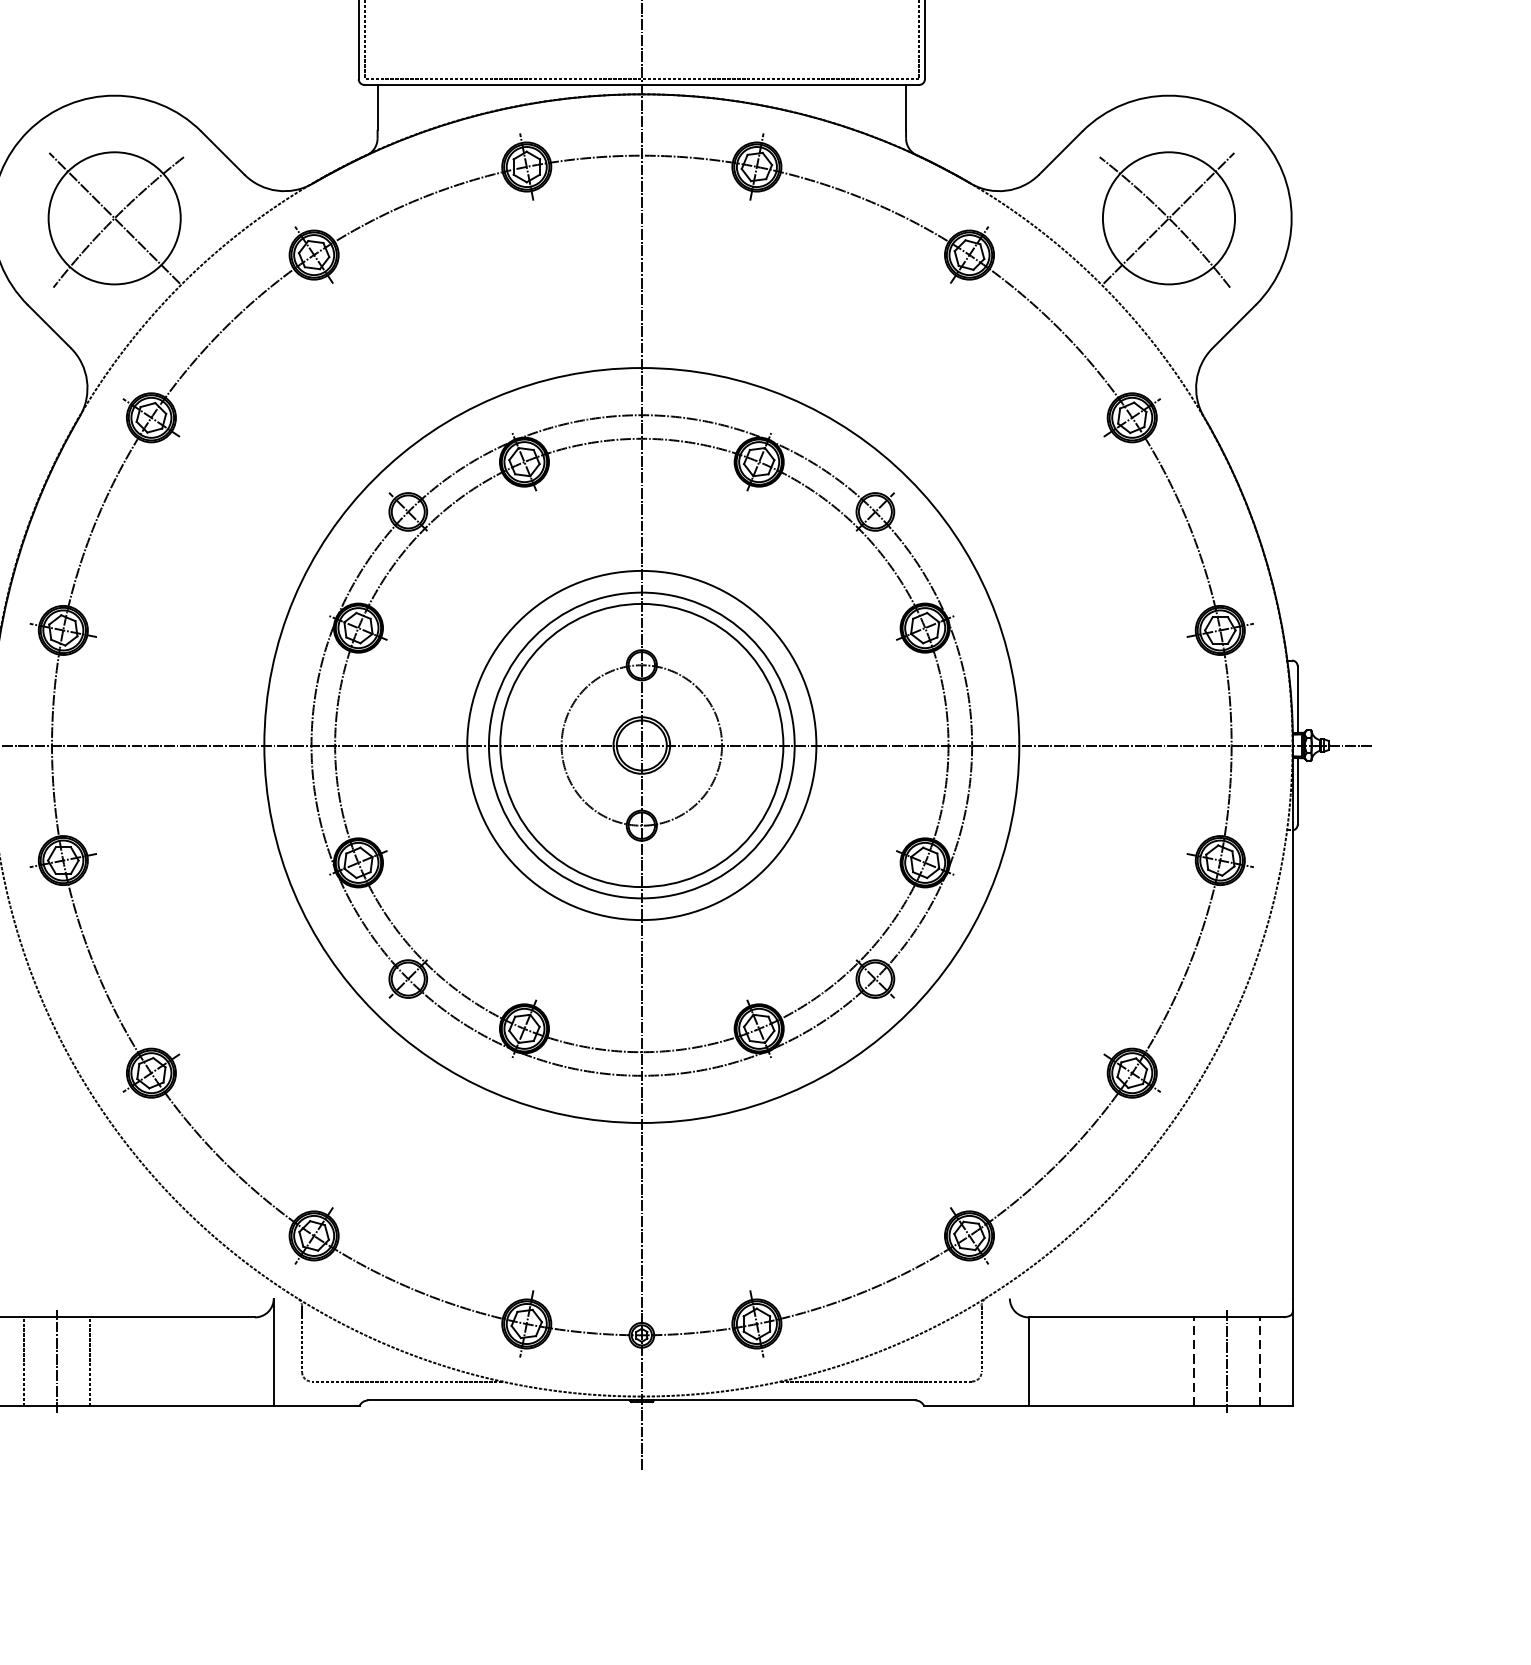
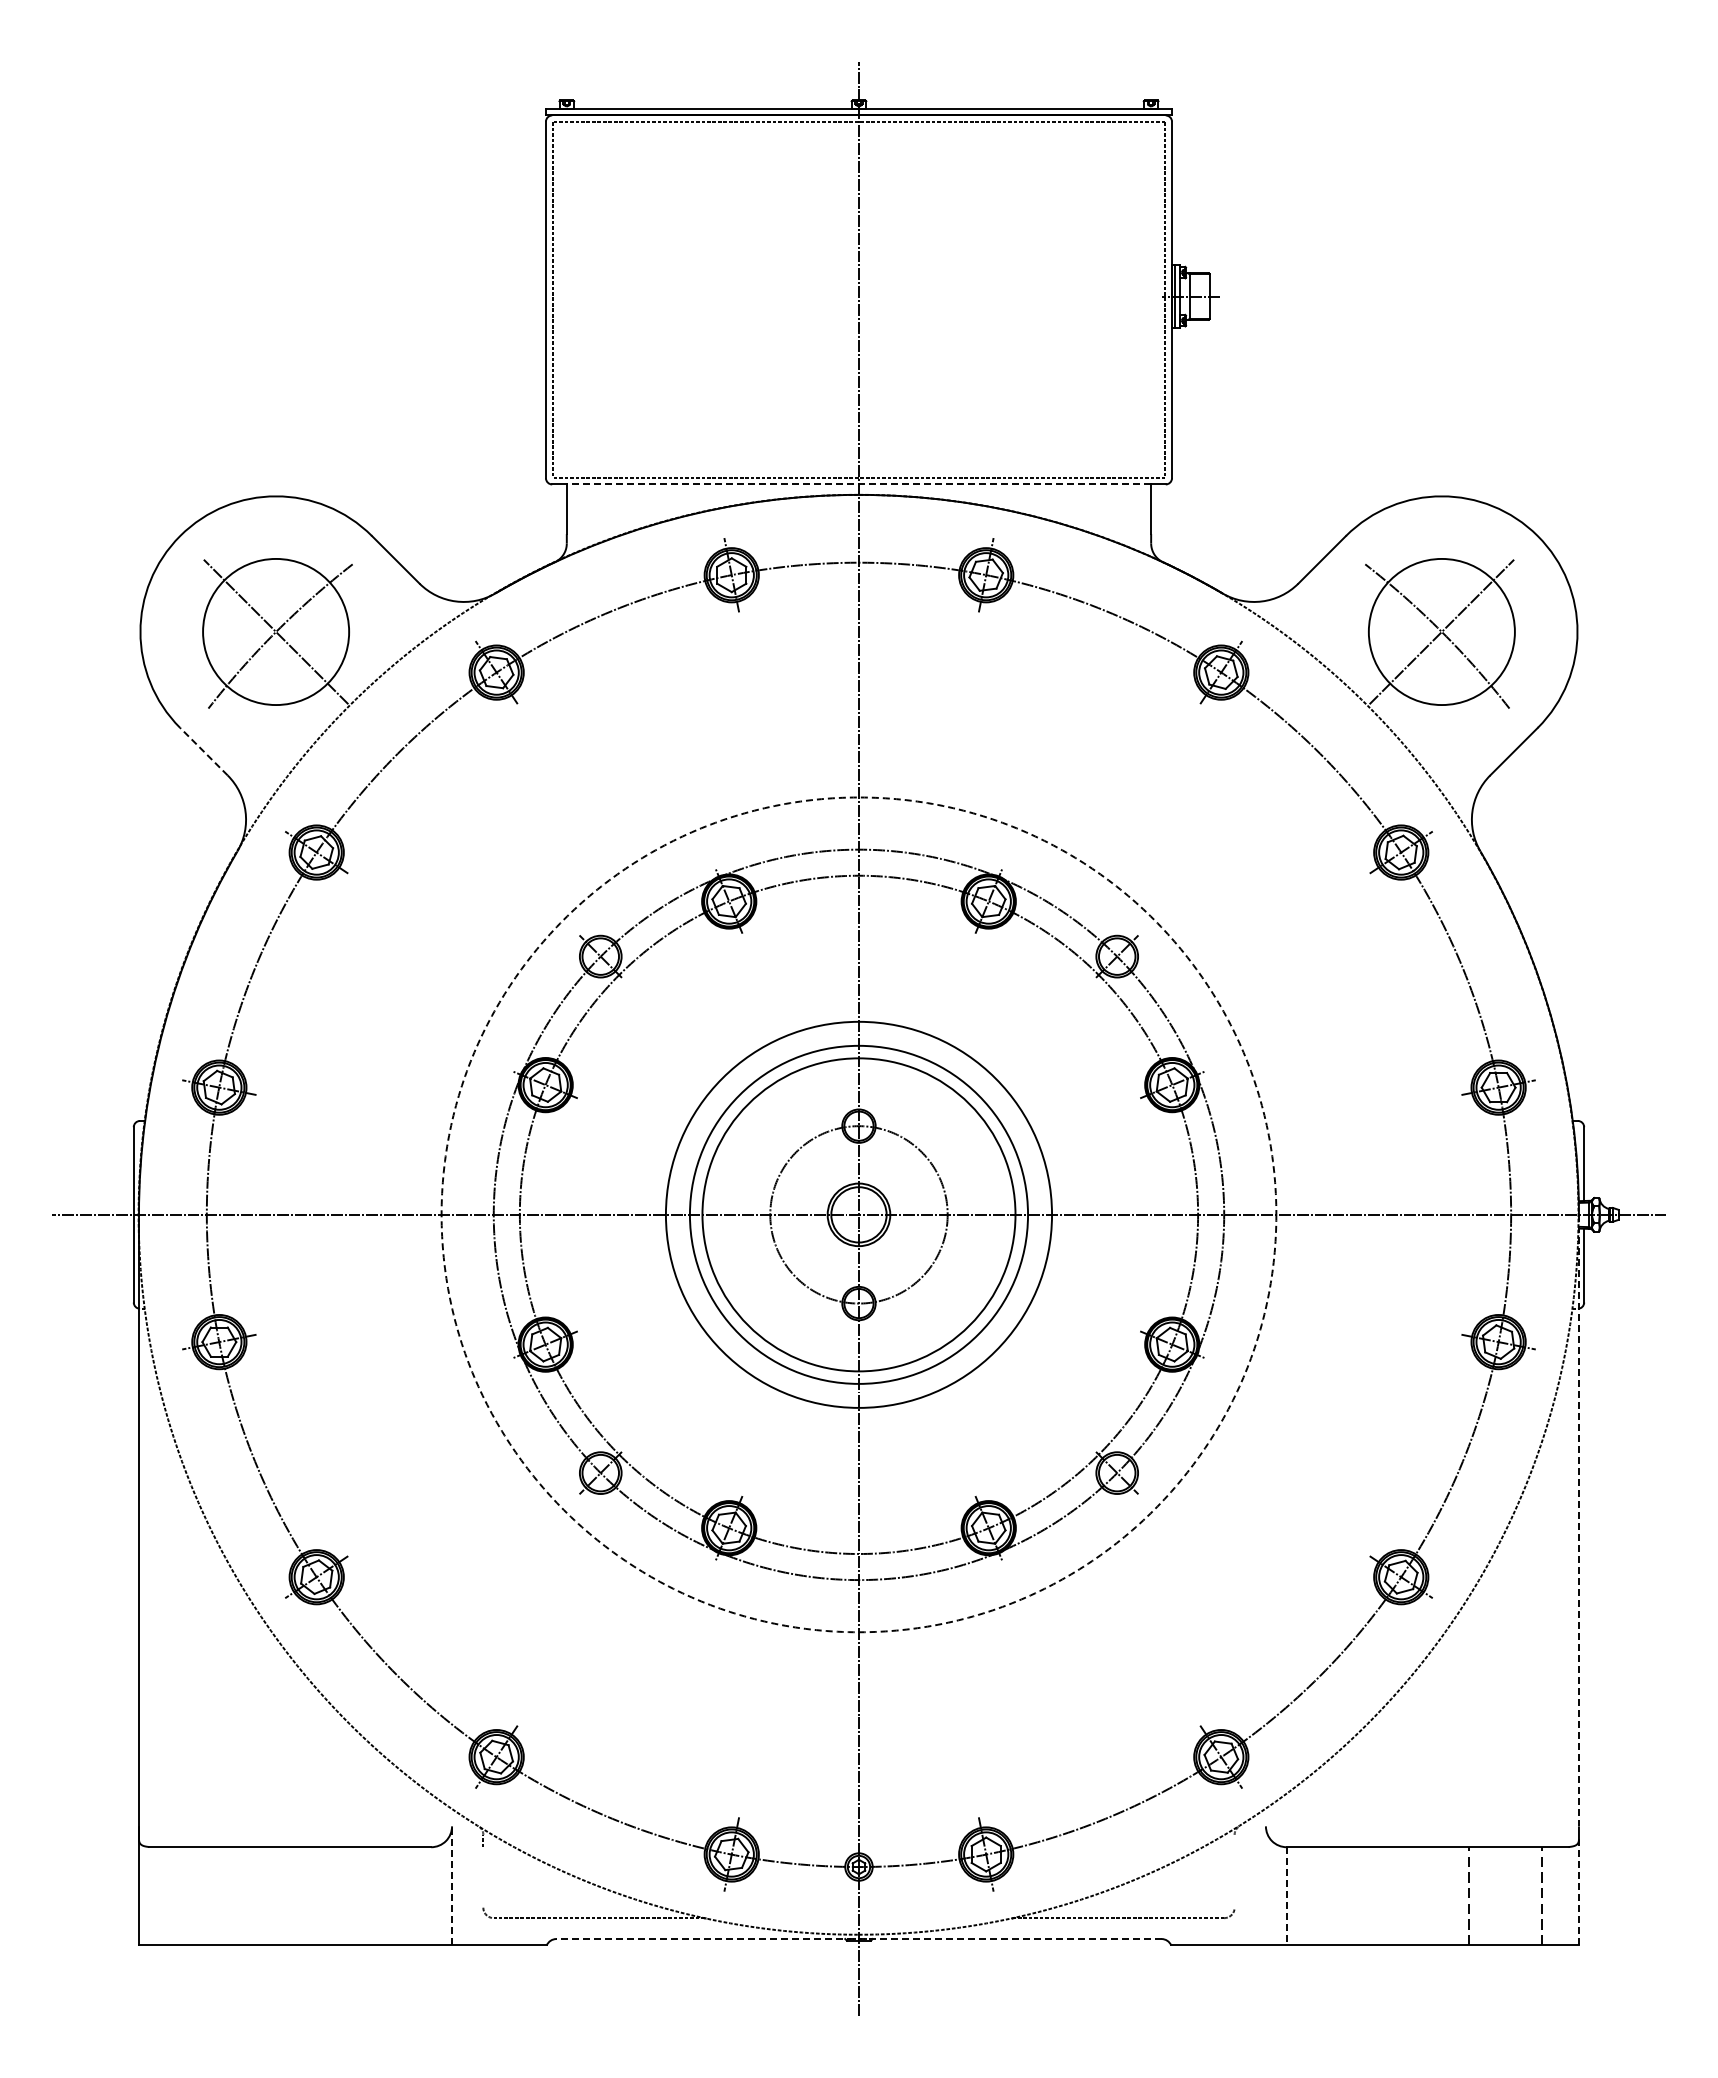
line: (641, 84) -> (858, 484), solid -> dashed
line: (49, 326) -> (203, 751), solid -> dashed
circle: (641, 745) -> (858, 1214), solid -> dashed
line: (1292, 1021) -> (1578, 1520), solid -> dashed
line: (302, 1338) -> (483, 1870), removed
line: (981, 1338) -> (1234, 1870), removed
line: (274, 1352) -> (452, 1885), solid -> dashed
line: (1292, 1358) -> (1578, 1892), solid -> dashed
line: (23, 1361) -> (175, 1896), removed
line: (57, 1361) -> (212, 1896), removed
line: (89, 1361) -> (248, 1896), removed
line: (1028, 1361) -> (1286, 1896), solid -> dashed
line: (1226, 1361) -> (1505, 1896), removed
line: (641, 1400) -> (858, 1939), solid -> dashed

